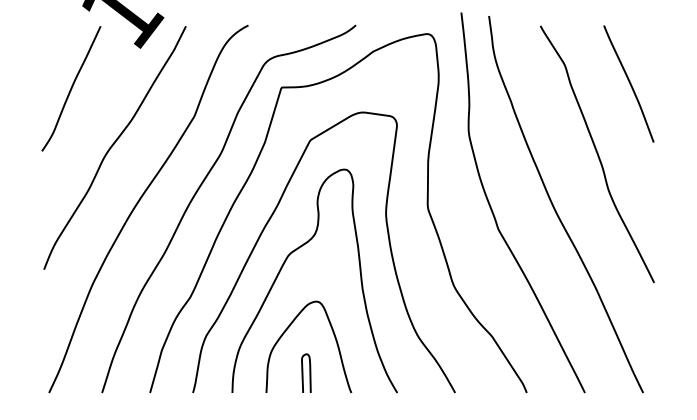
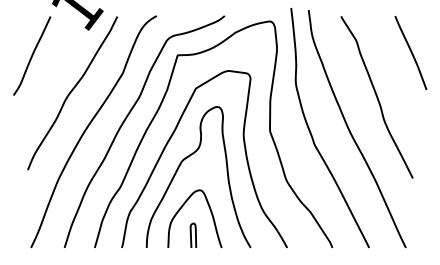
curve: (628, 83) -> (410, 52), moved
curve: (71, 87) -> (32, 55), moved

